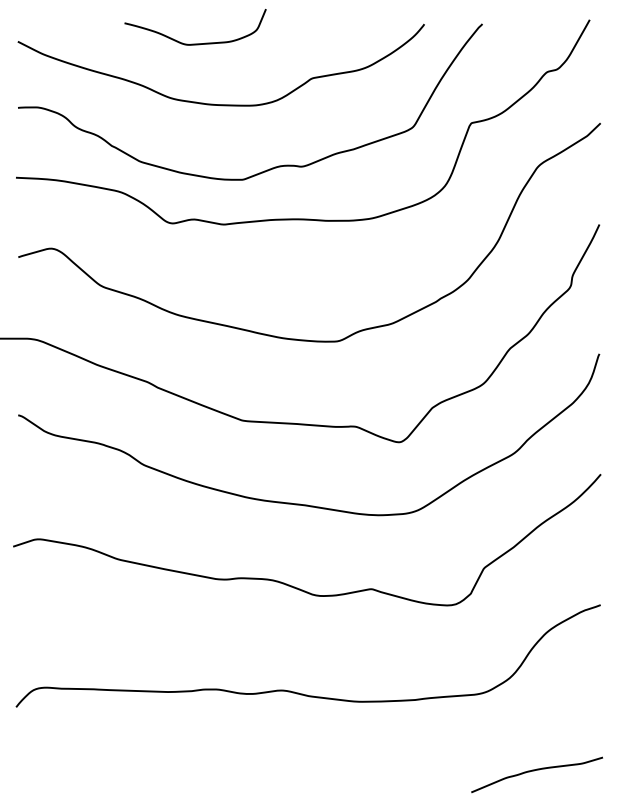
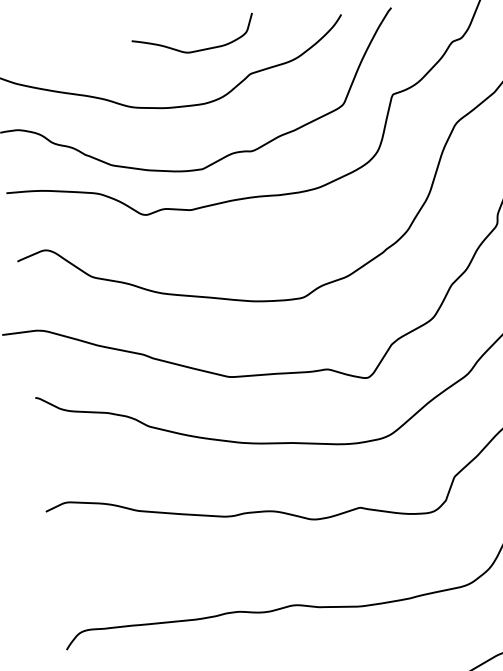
curve: (195, 43) -> (195, 50), moved

